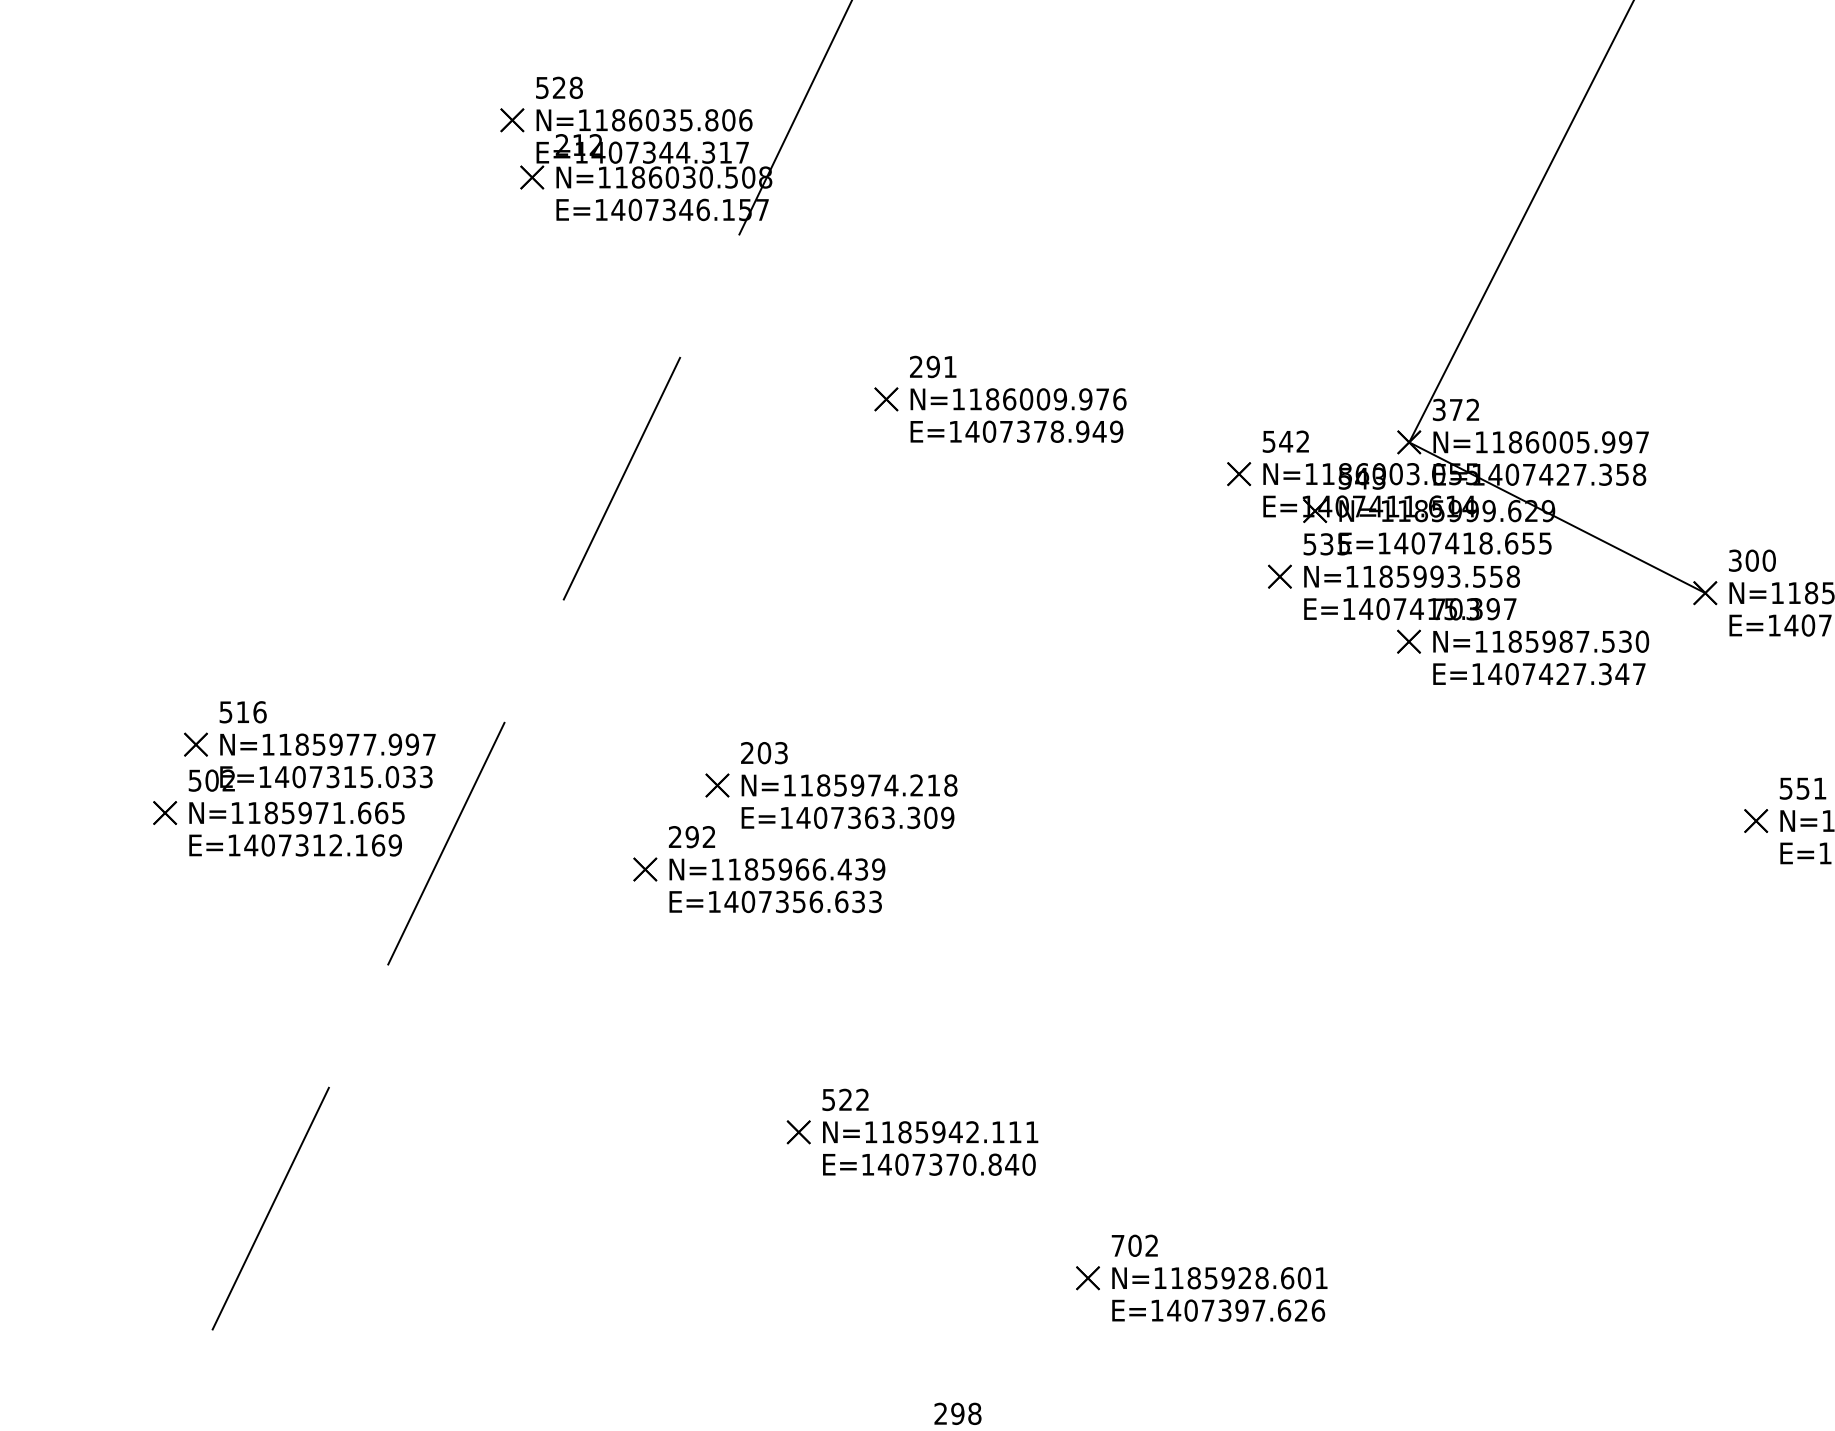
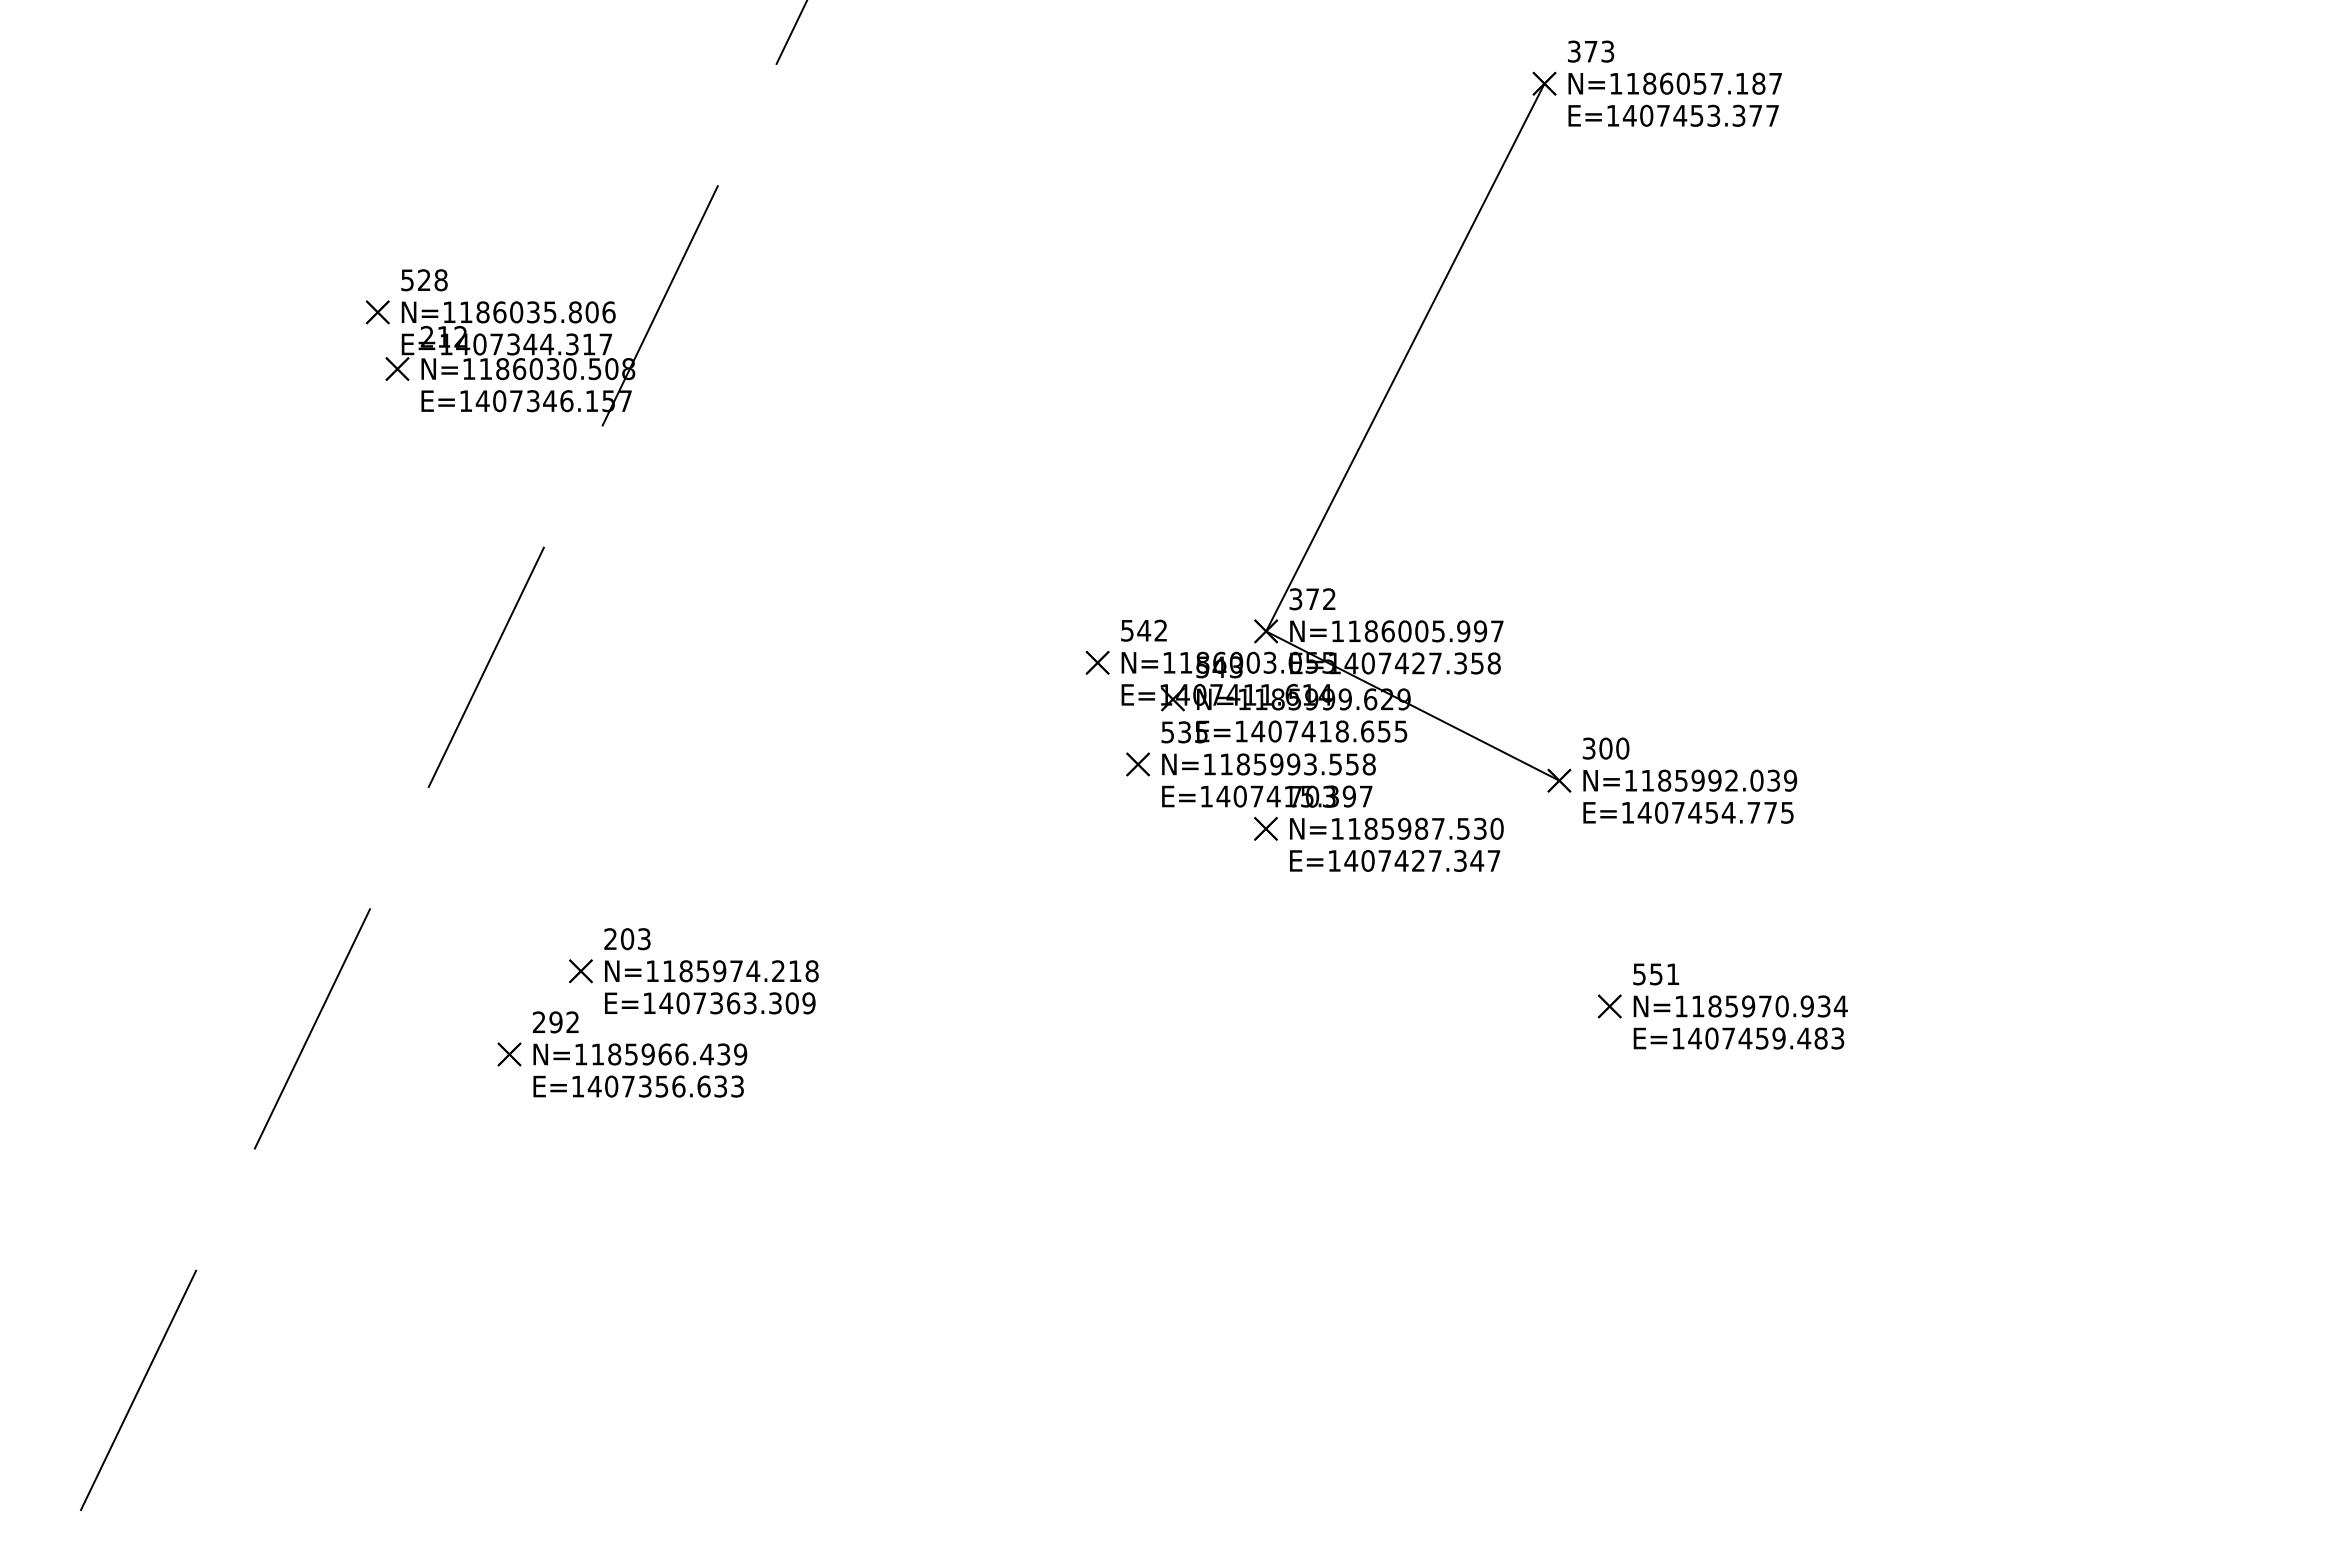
part: (1000, 399) -> (861, 588), removed
part: (293, 778) -> (161, 964), removed
part: (911, 1132) -> (773, 1314), removed
part: (1201, 1278) -> (1060, 1459), removed

